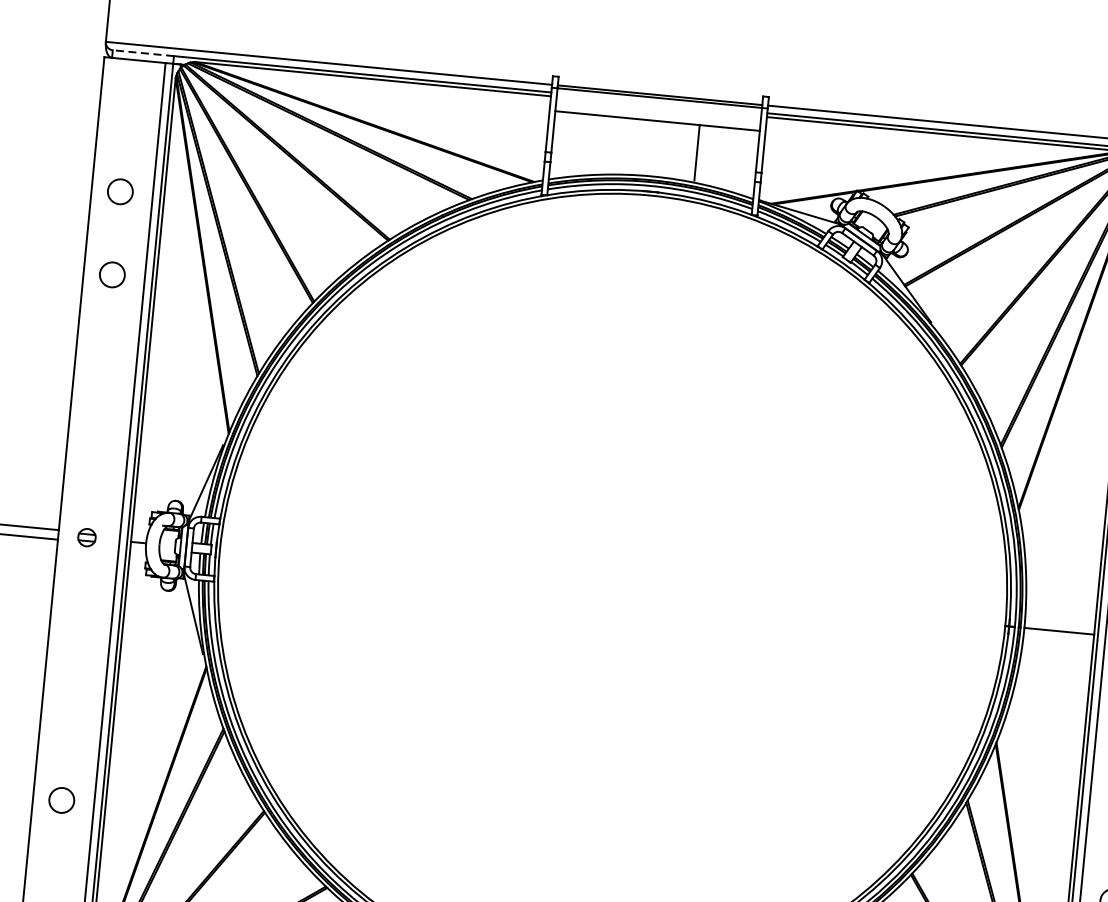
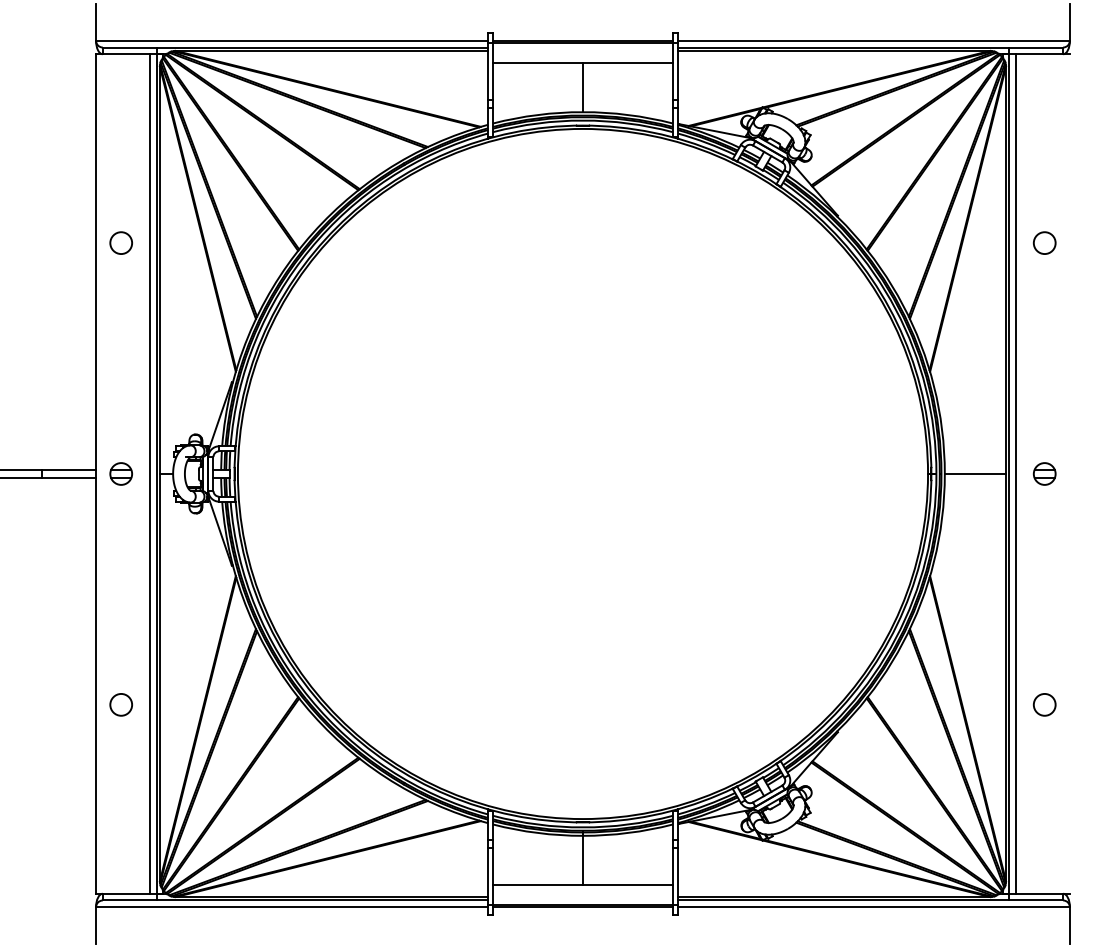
line: (143, 53) -> (129, 47), dashed -> solid
line: (696, 152) -> (582, 87), moved
circle: (119, 191) -> (120, 169), removed
part: (86, 537) -> (120, 473), size x1.43

